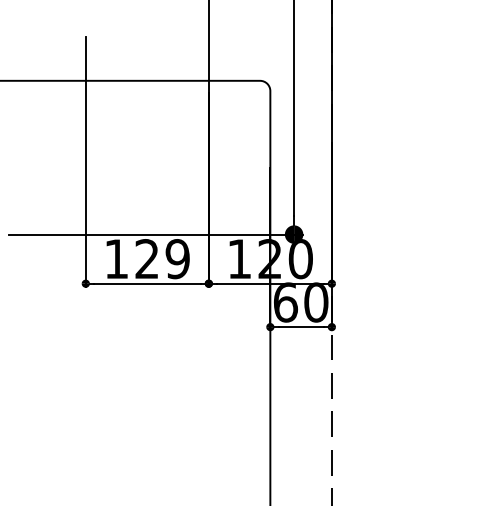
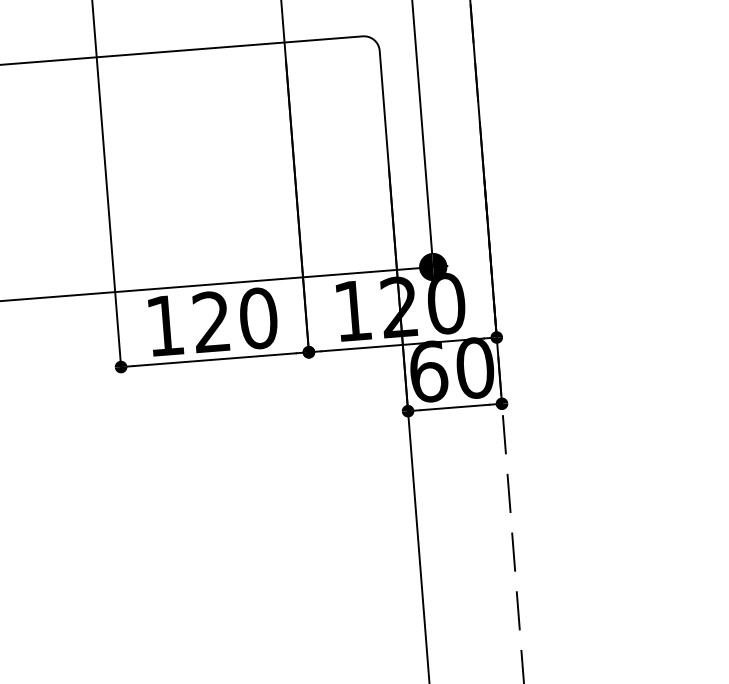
text: (177, 259) -> (258, 319), 129 -> 120

